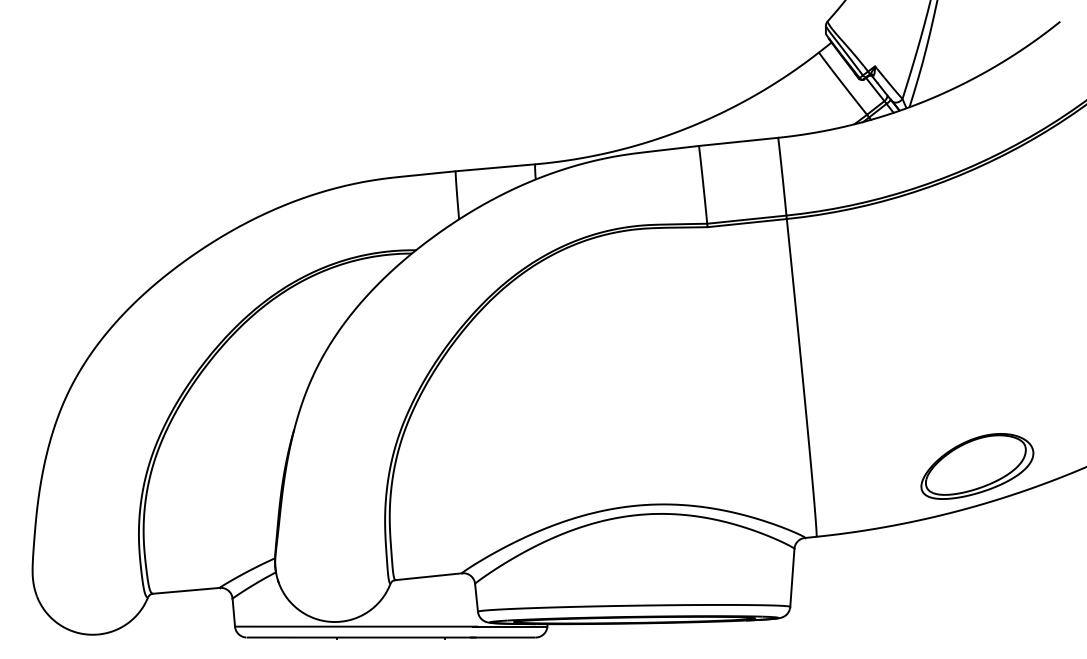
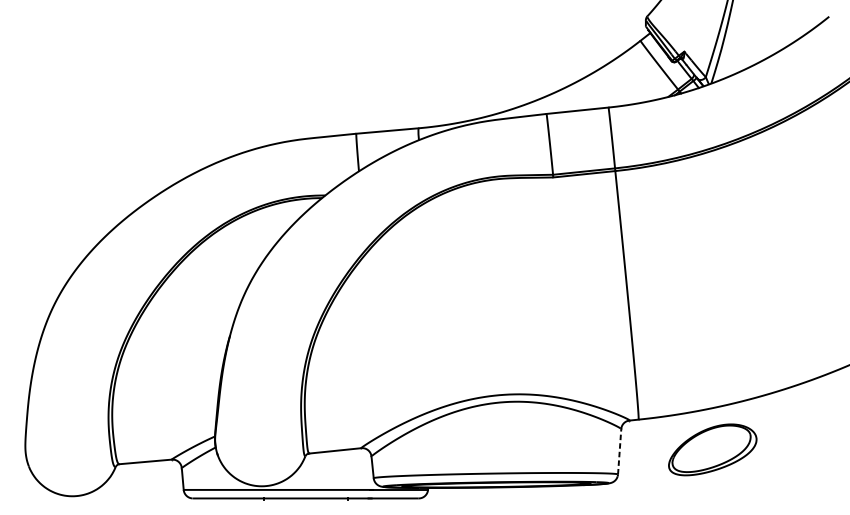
part: (977, 466) -> (712, 449), moved
line: (792, 577) -> (619, 451), solid -> dashed

